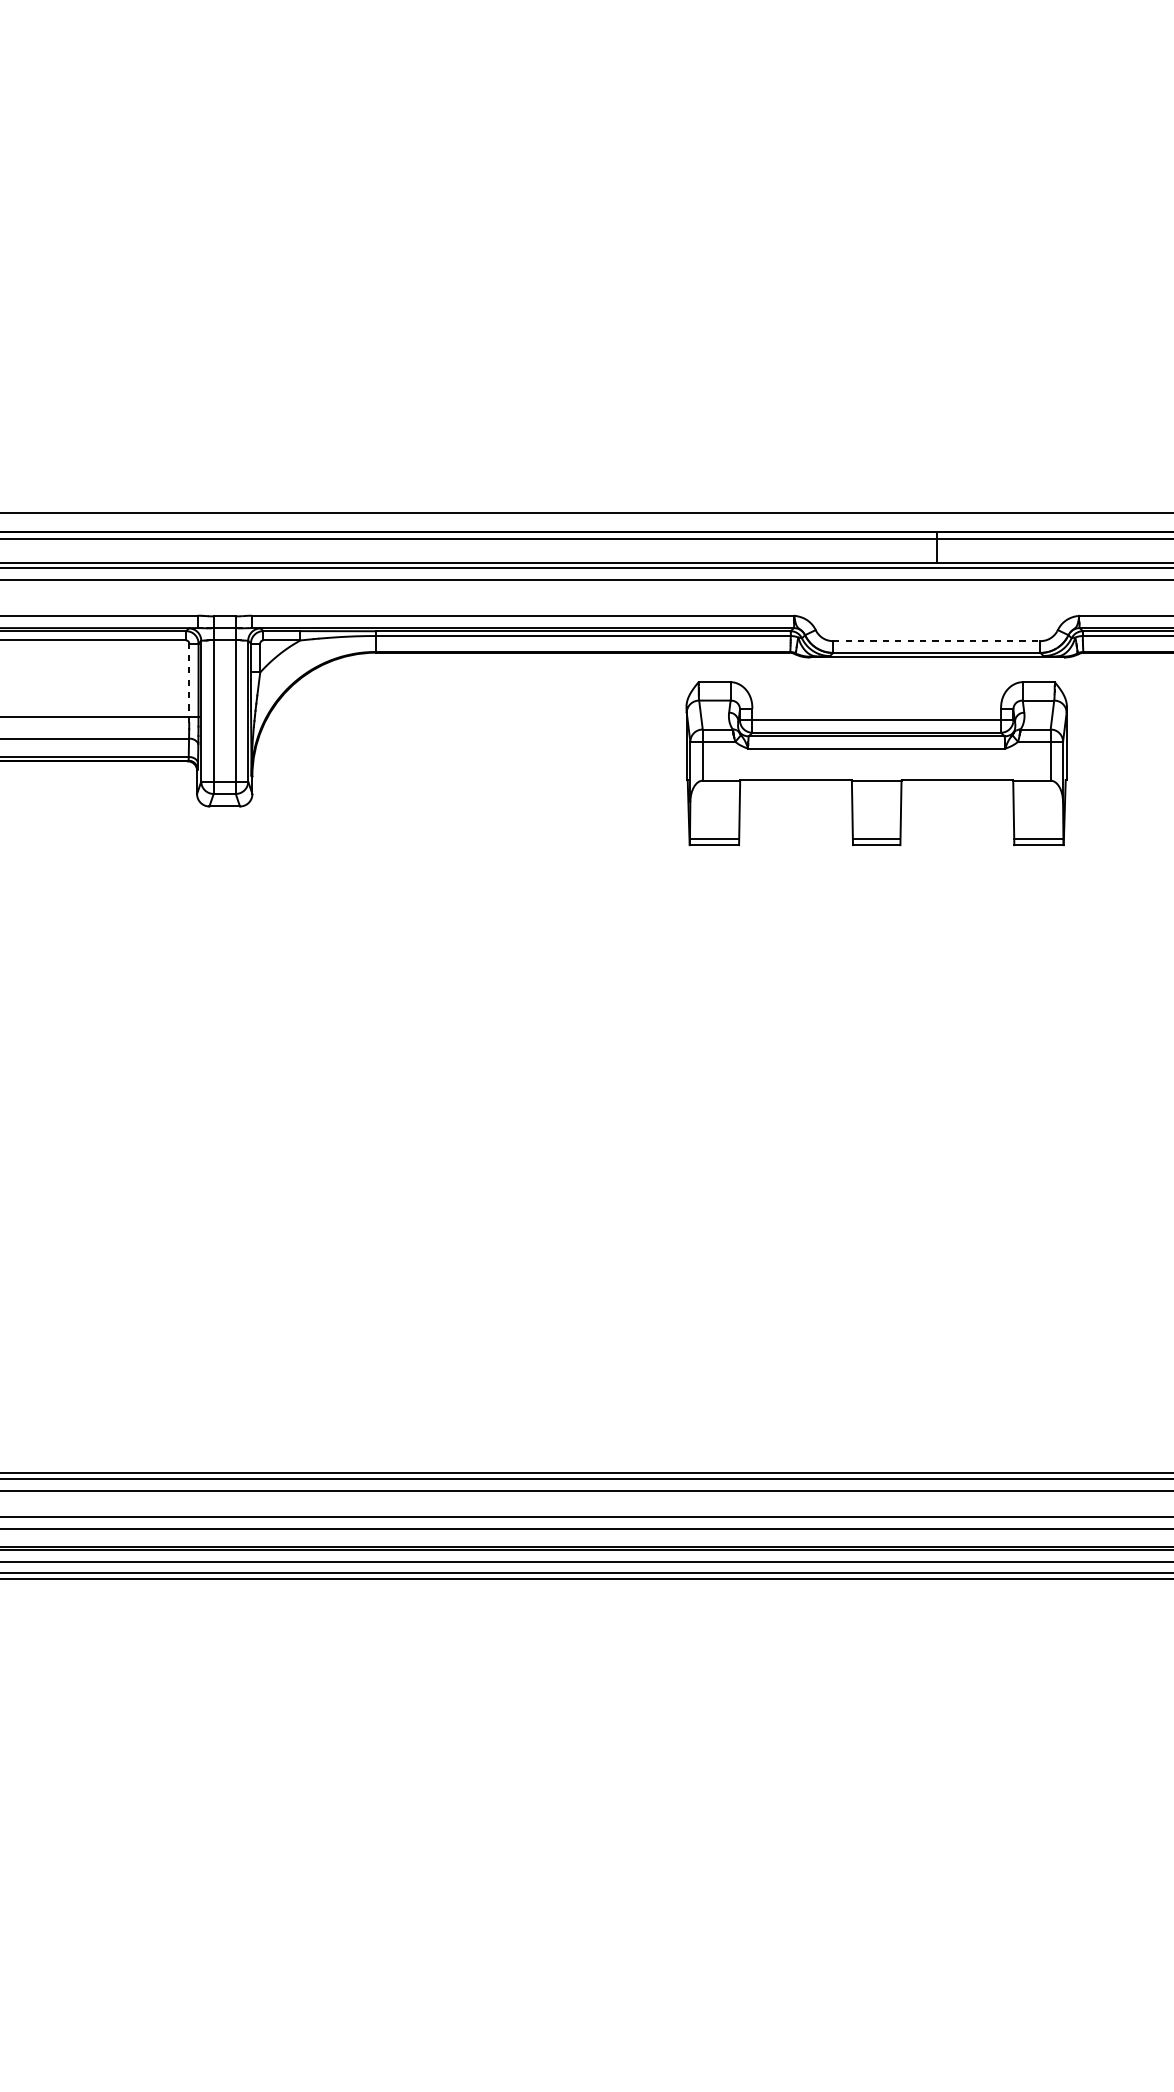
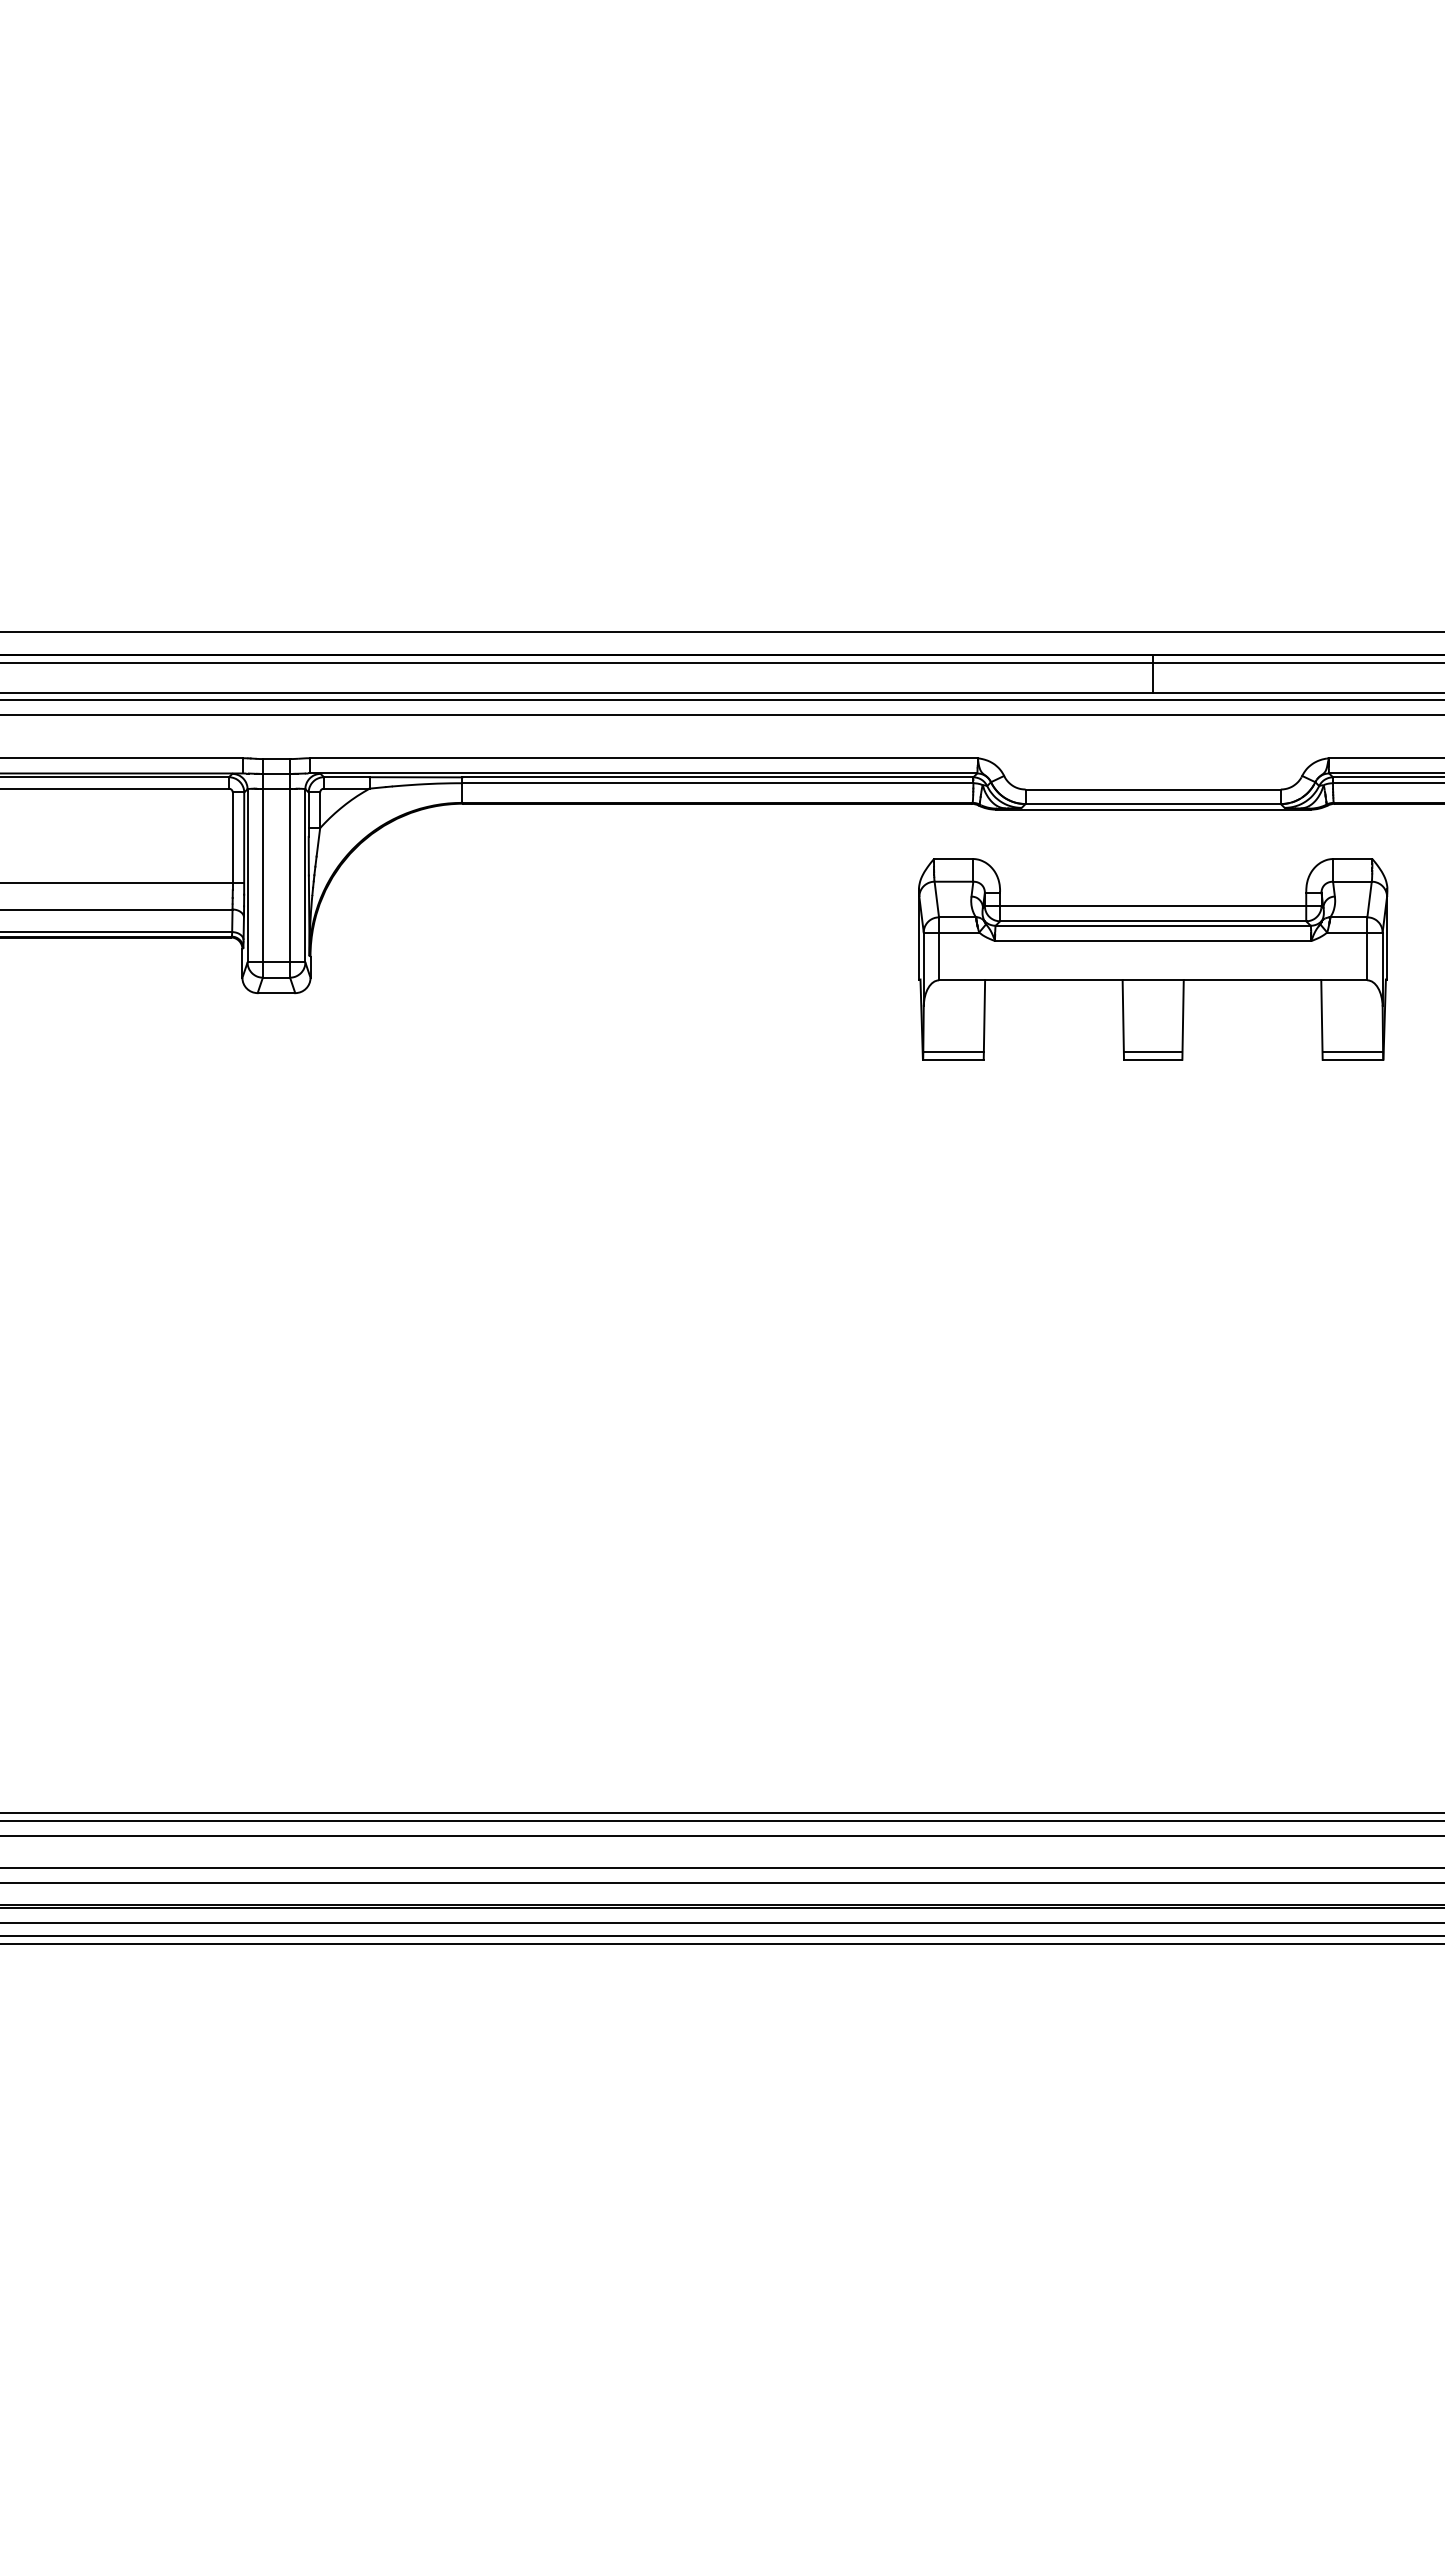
line: (937, 641) -> (1153, 789), dashed -> solid
line: (189, 683) -> (232, 841), dashed -> solid
part: (876, 763) -> (1153, 959), moved

